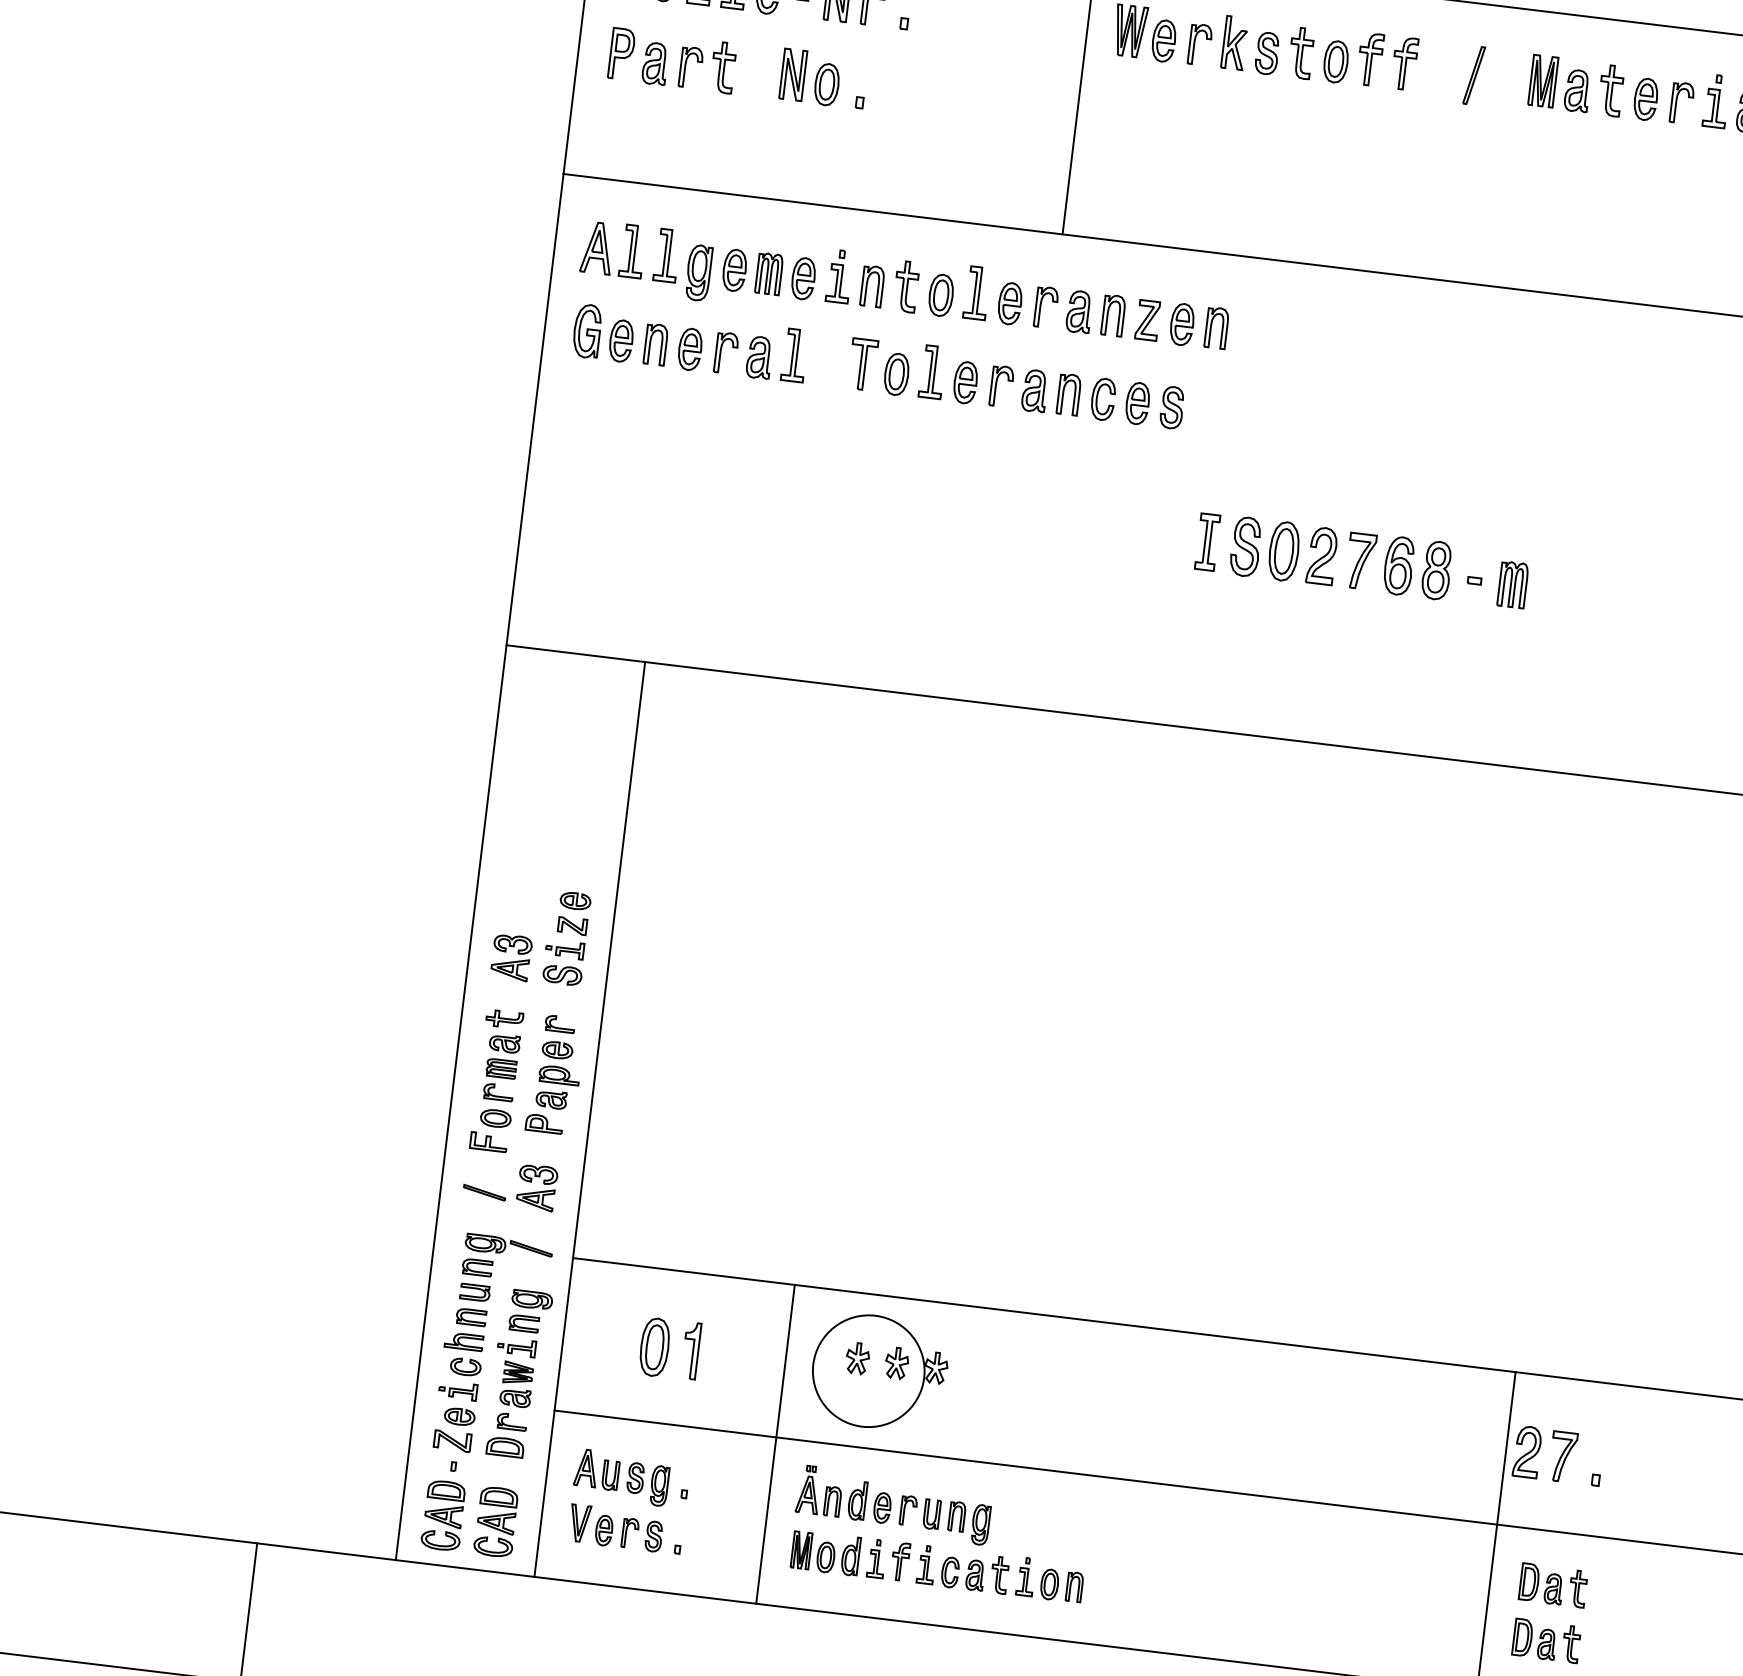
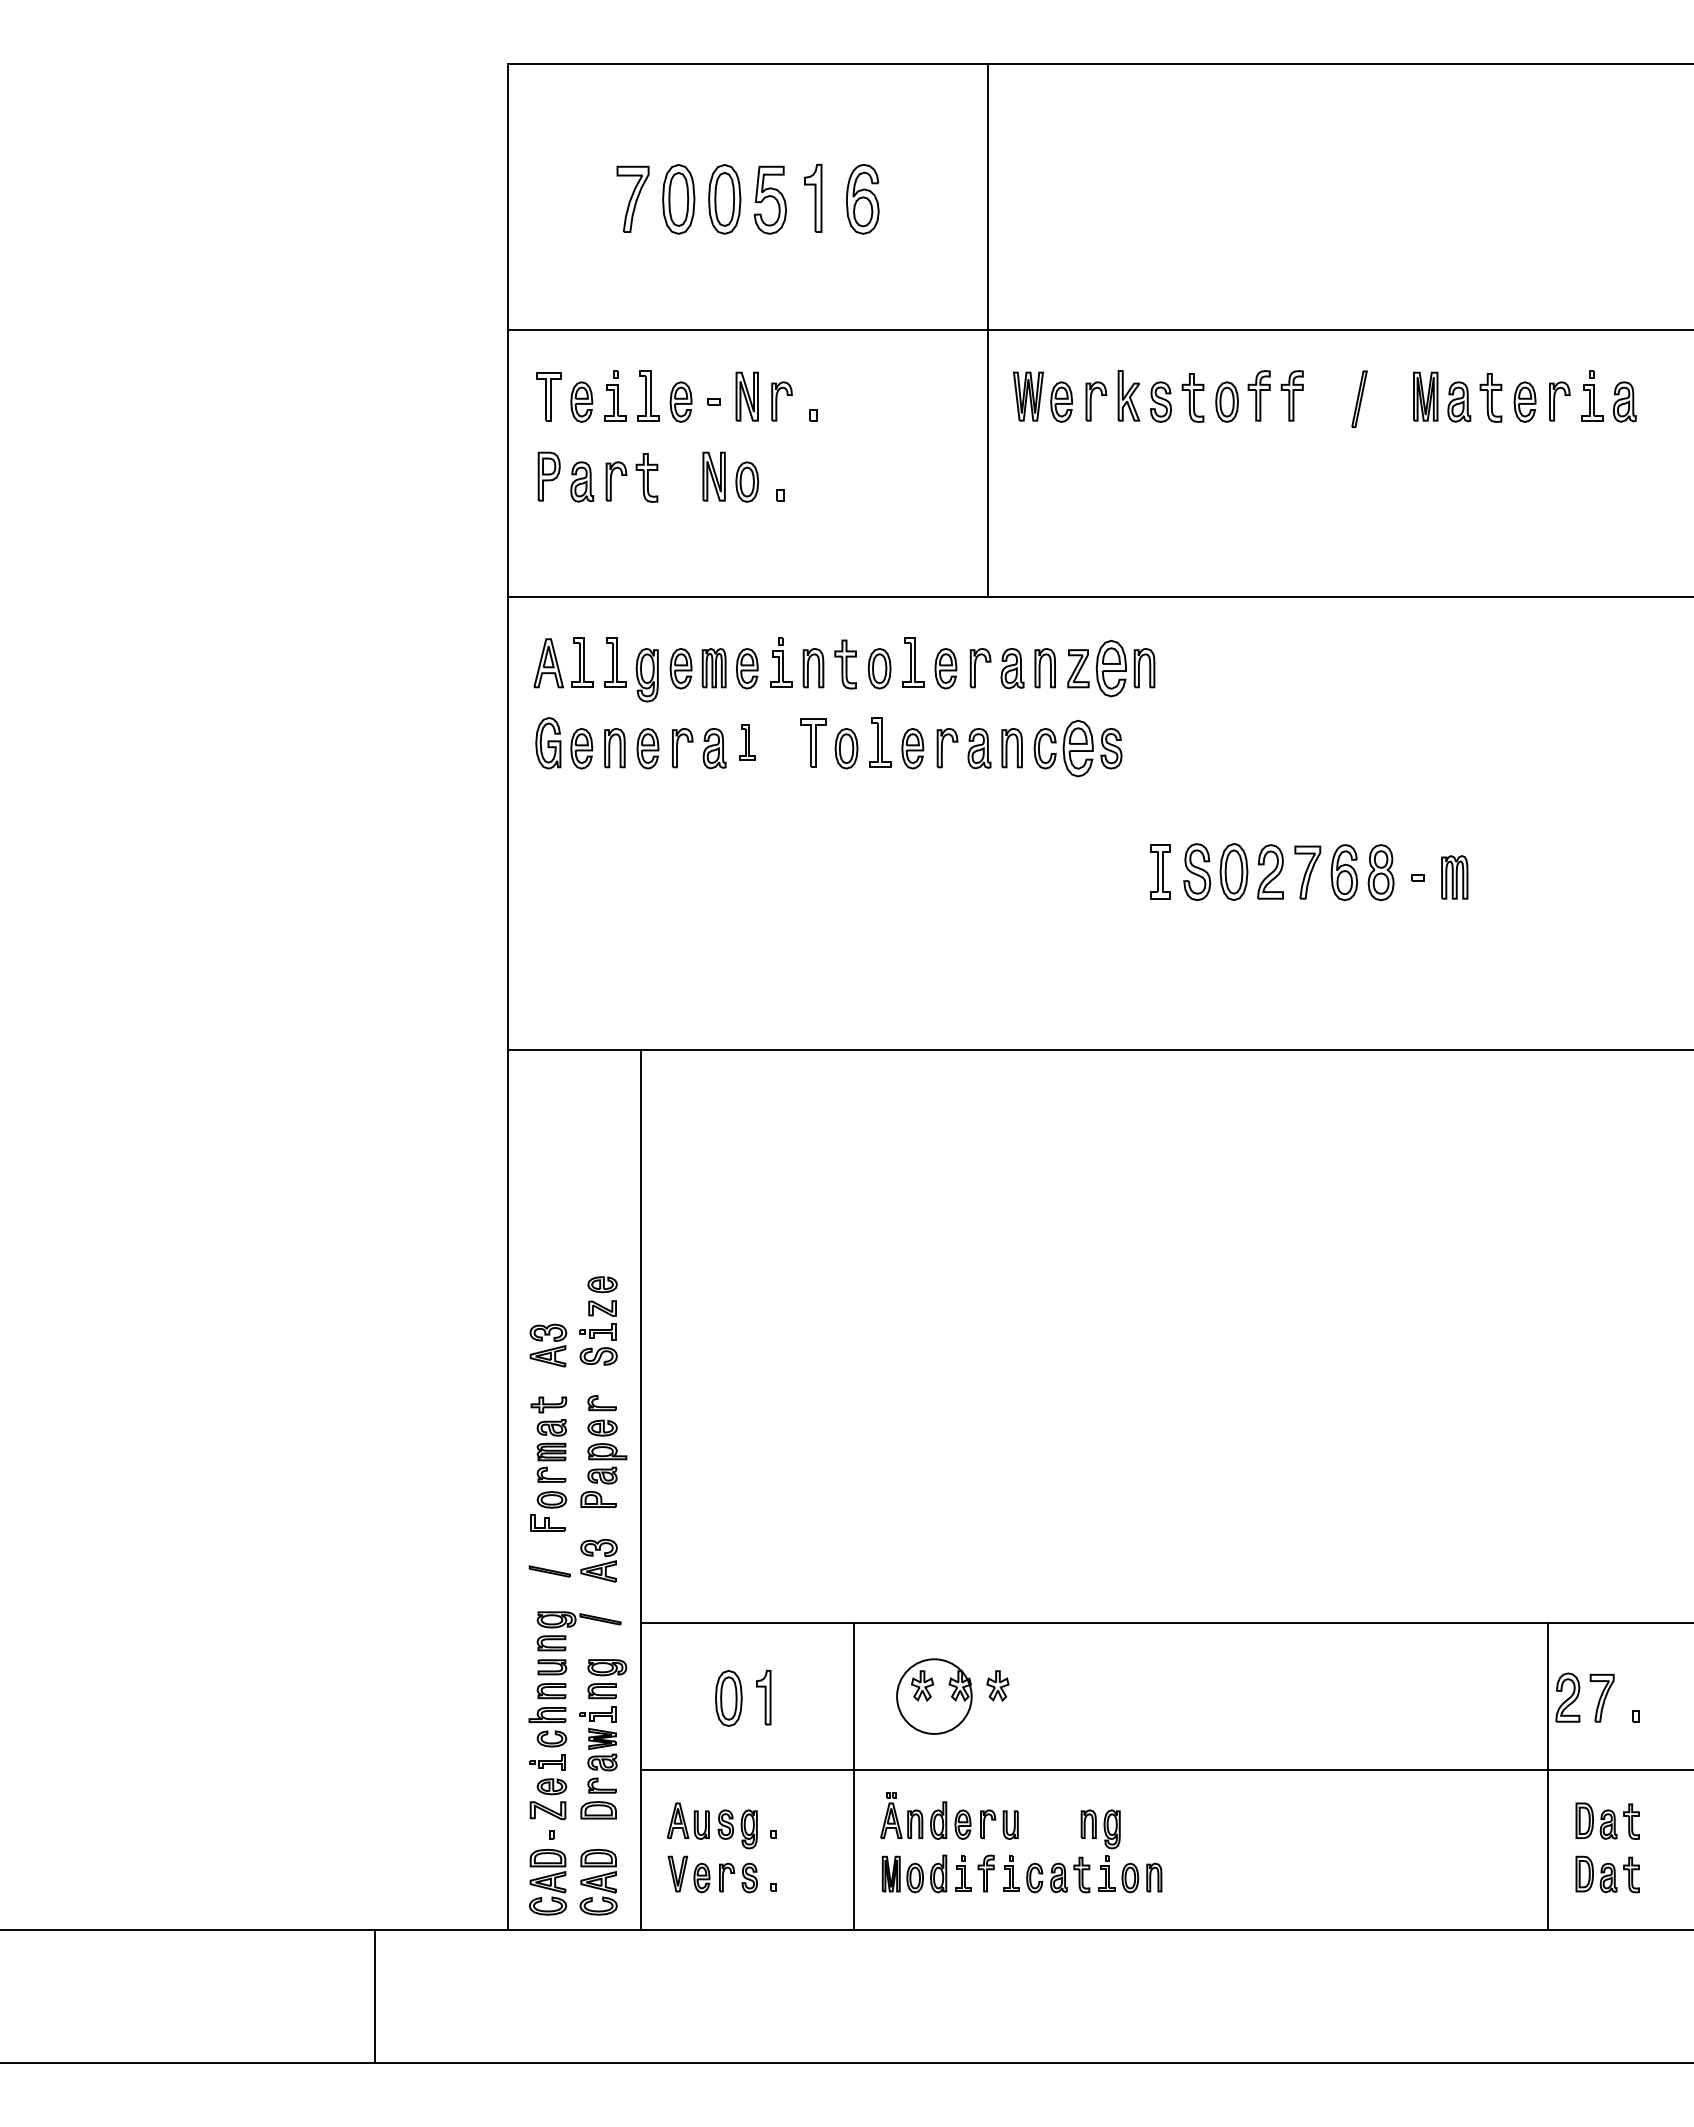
part: (1182, 324) -> (1111, 668), size x1.4
part: (794, 355) -> (747, 742), size x0.7
part: (1137, 403) -> (1078, 748), size x1.4
circle: (868, 1371) -> (934, 1696), size x0.7
part: (968, 1523) -> (1100, 1829), moved

